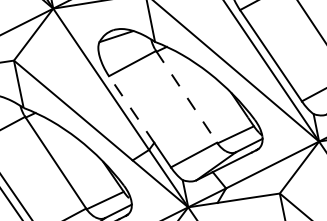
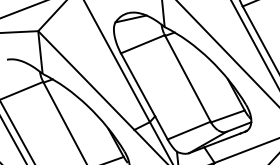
line: (186, 97) -> (187, 79), dashed -> solid
line: (131, 109) -> (137, 84), dashed -> solid

